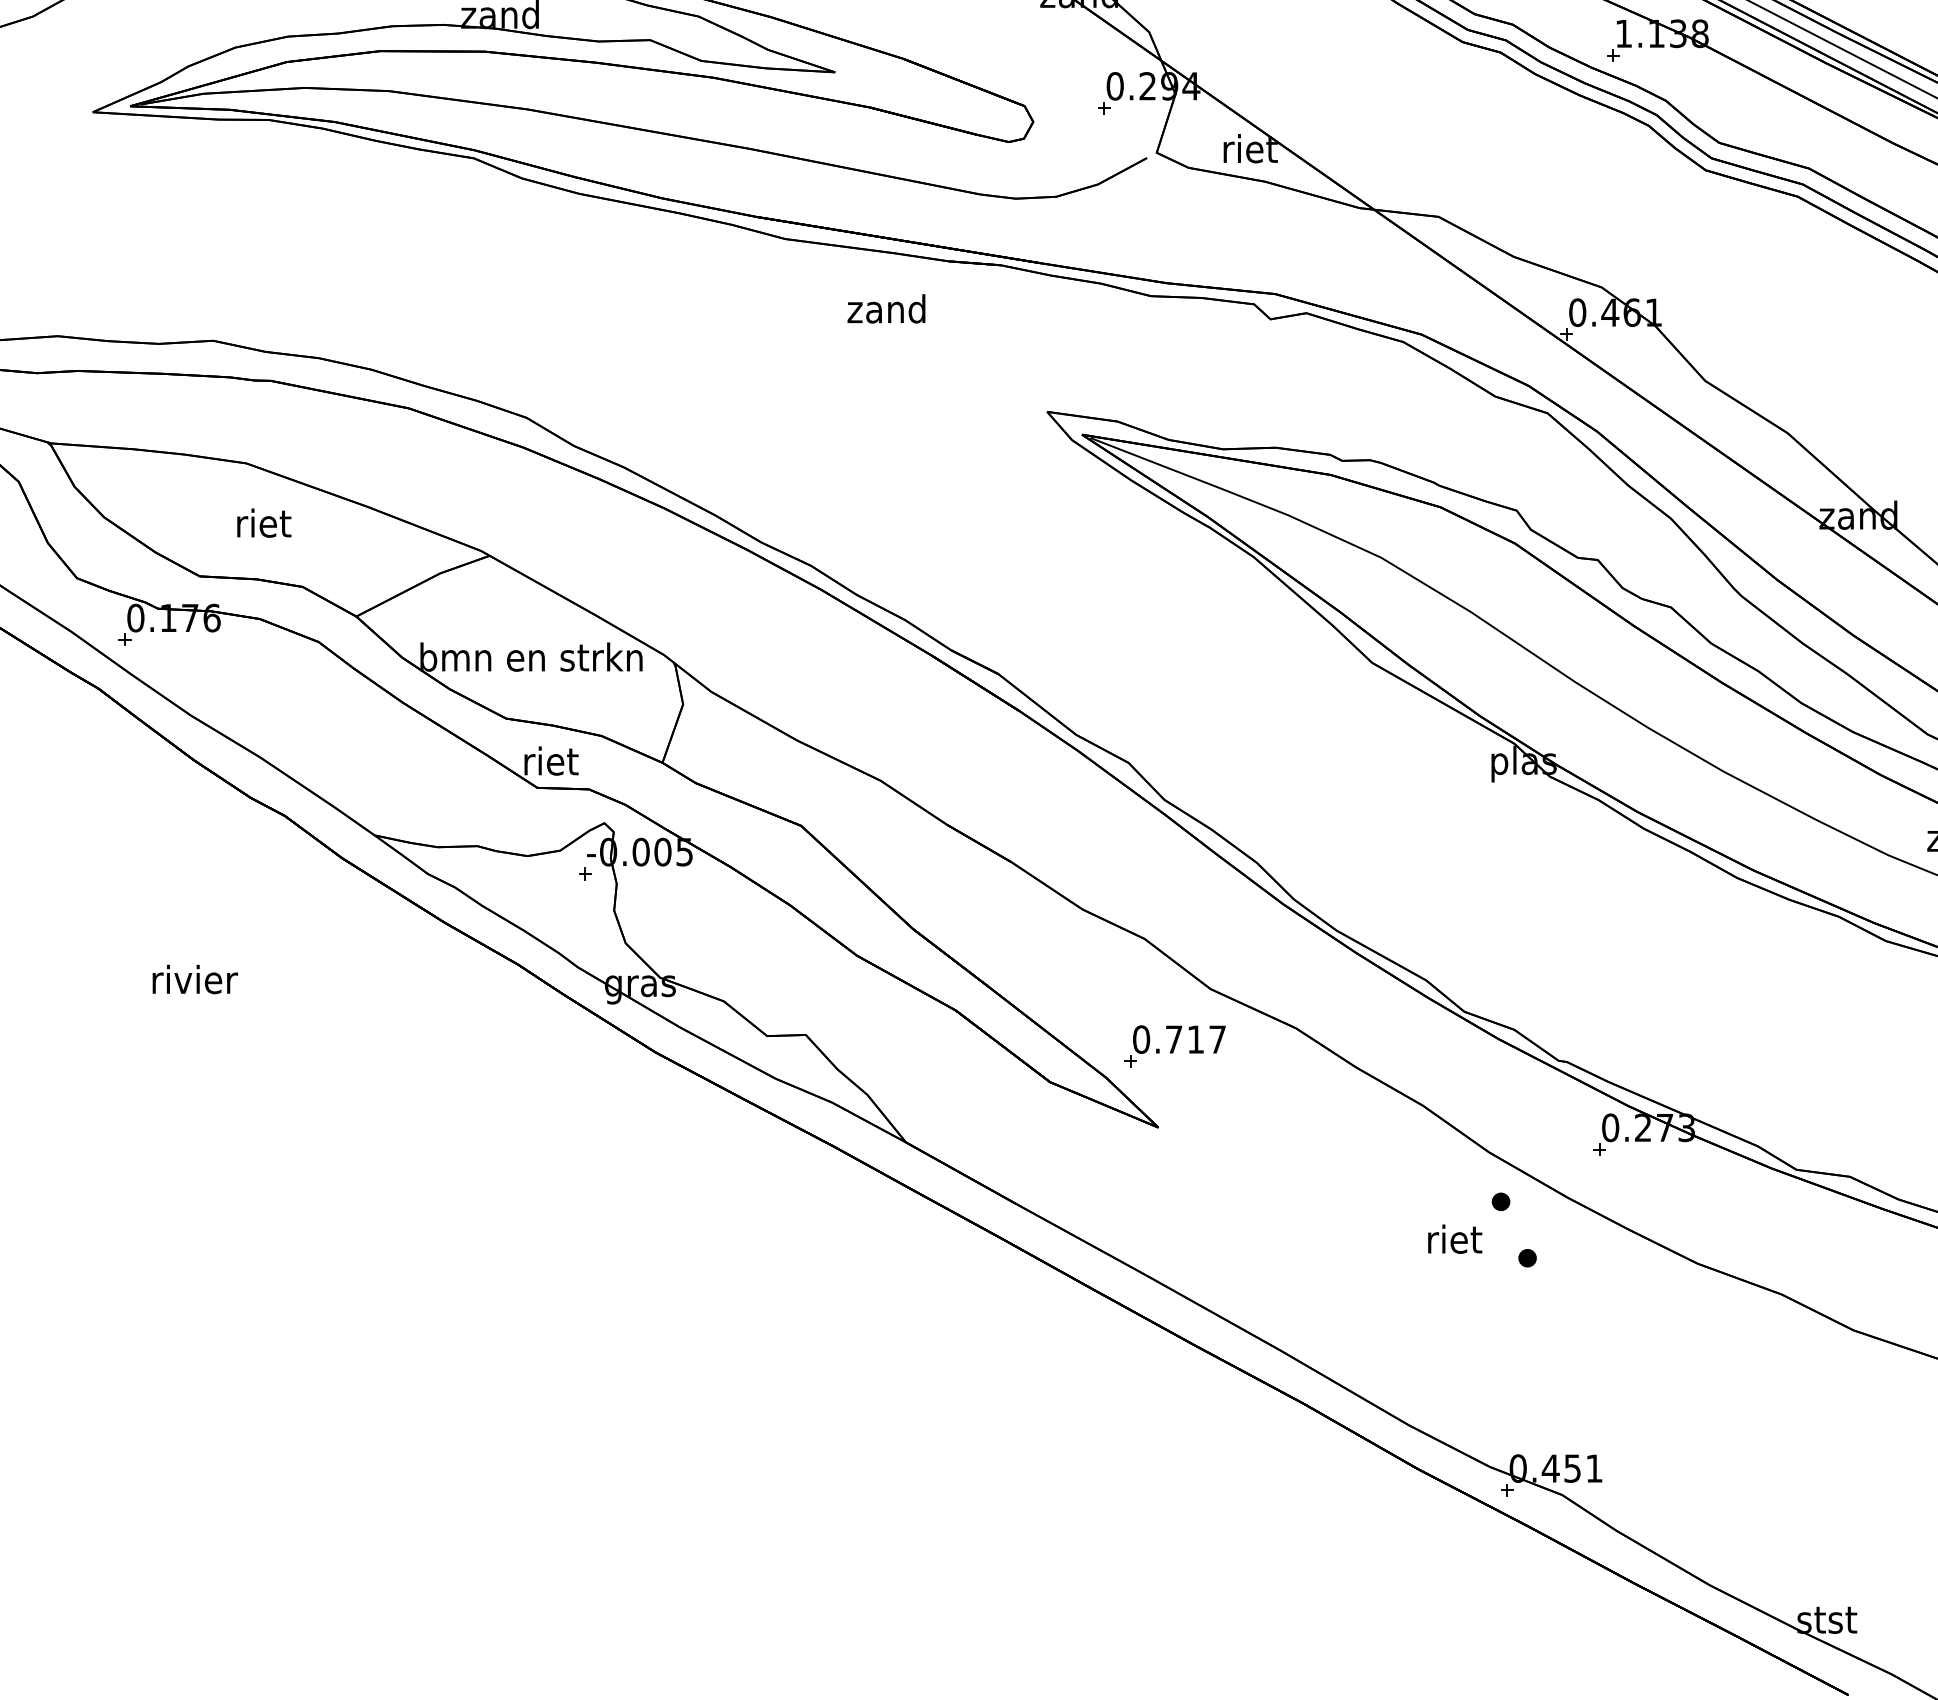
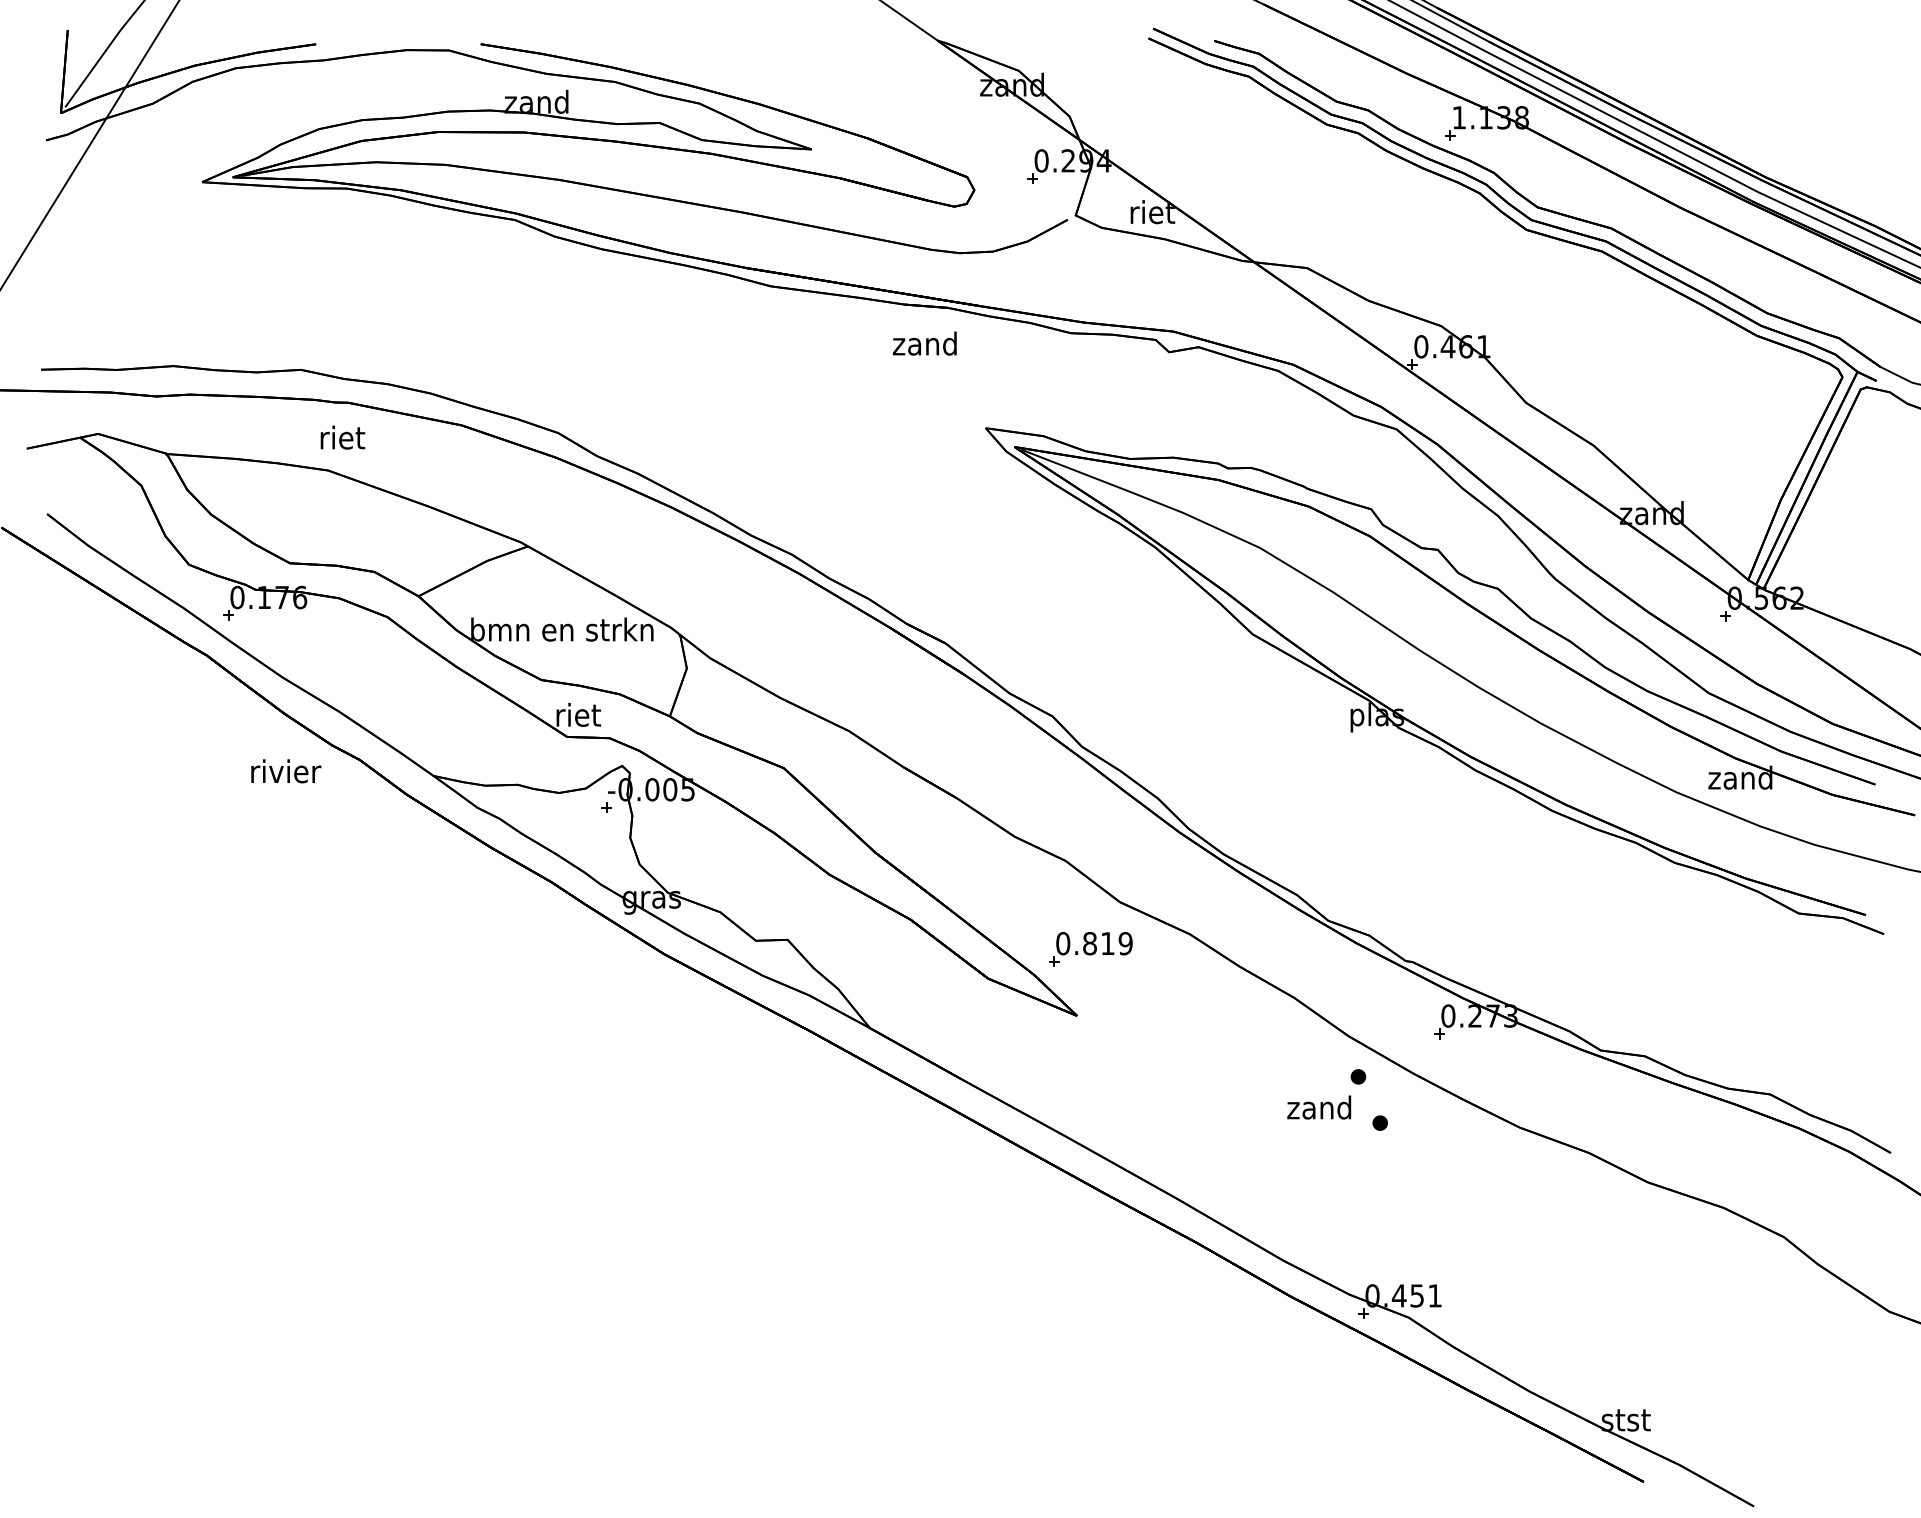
text: (886, 308) -> (924, 343), moved
text: (263, 523) -> (342, 437), moved
text: (195, 979) -> (286, 771), moved
text: (1195, 1039) -> (1107, 943), 0.717 -> 0.819
text: (1453, 1239) -> (1319, 1107), riet -> zand

